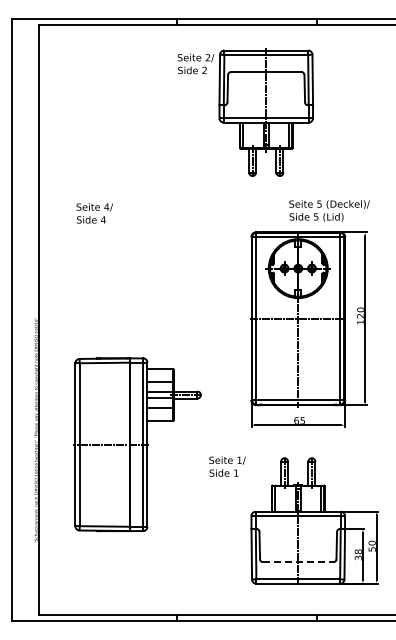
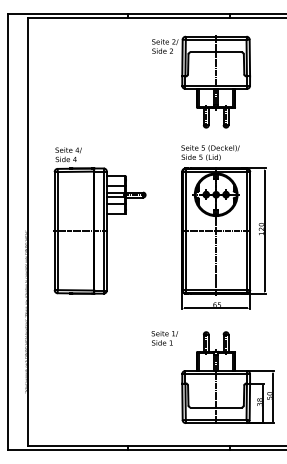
part: (245, 112) -> (201, 81), moved
text: (329, 210) -> (210, 152), moved
part: (137, 444) -> (99, 230), moved
line: (298, 562) -> (216, 407), dashed -> solid

